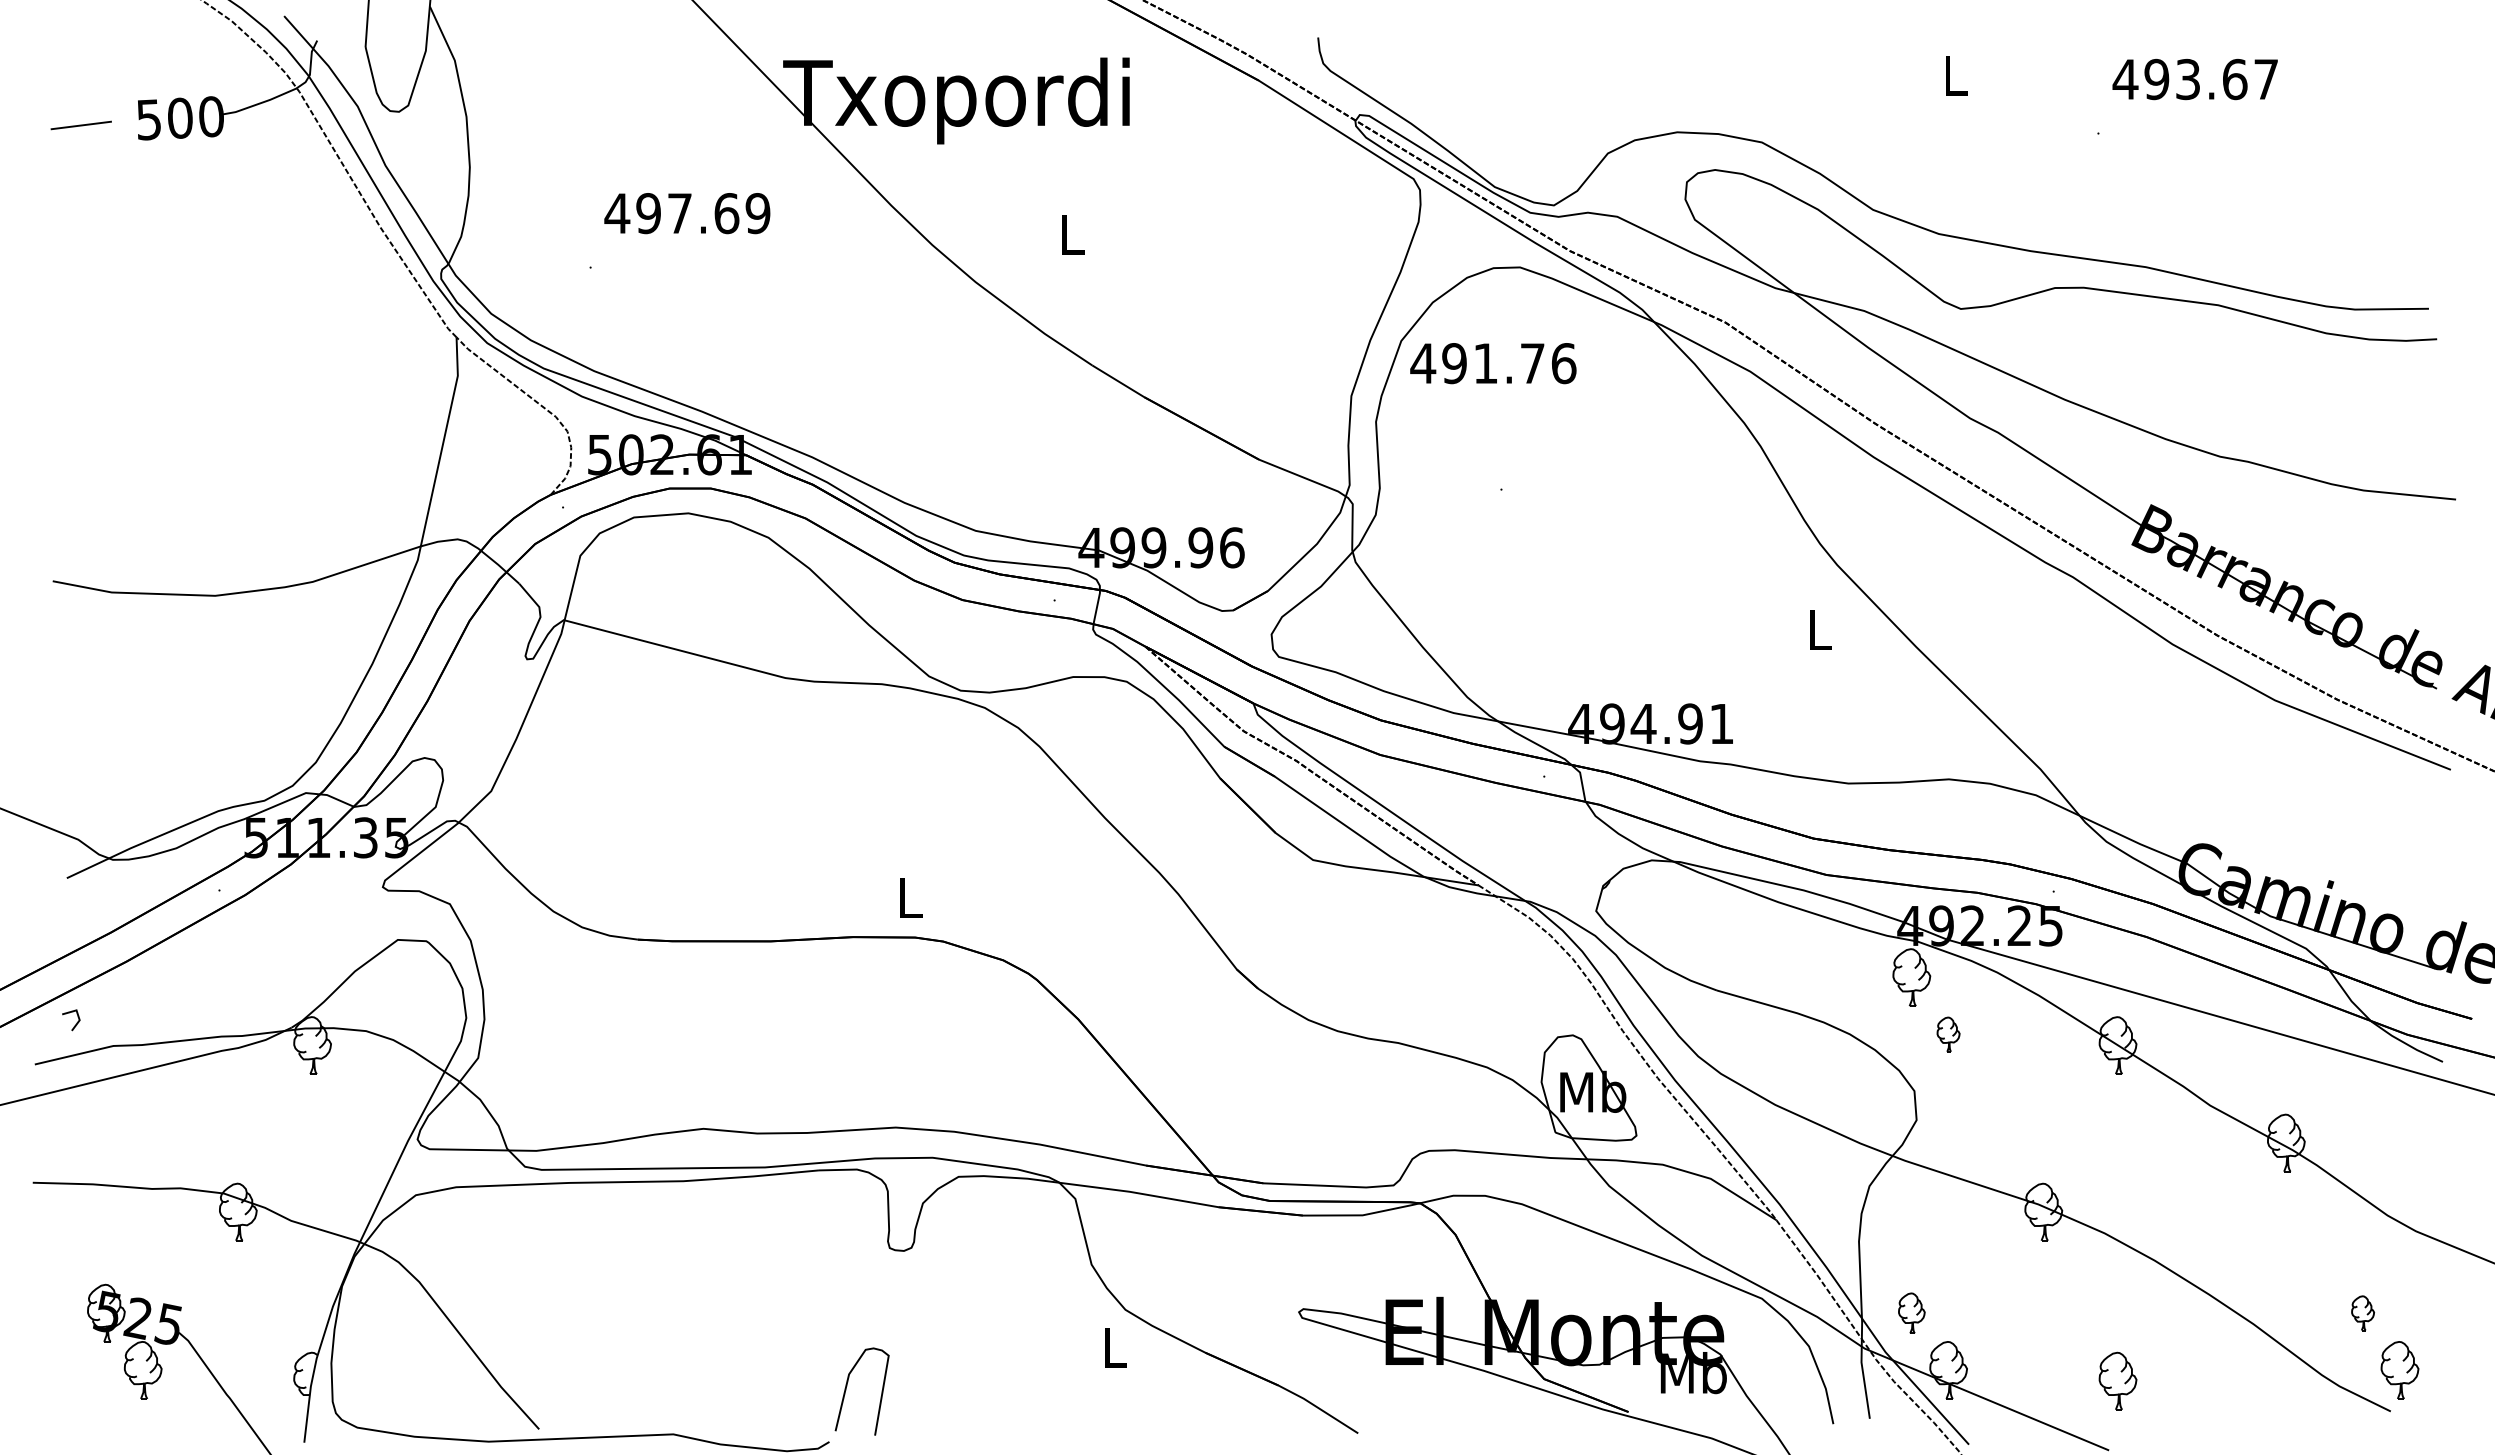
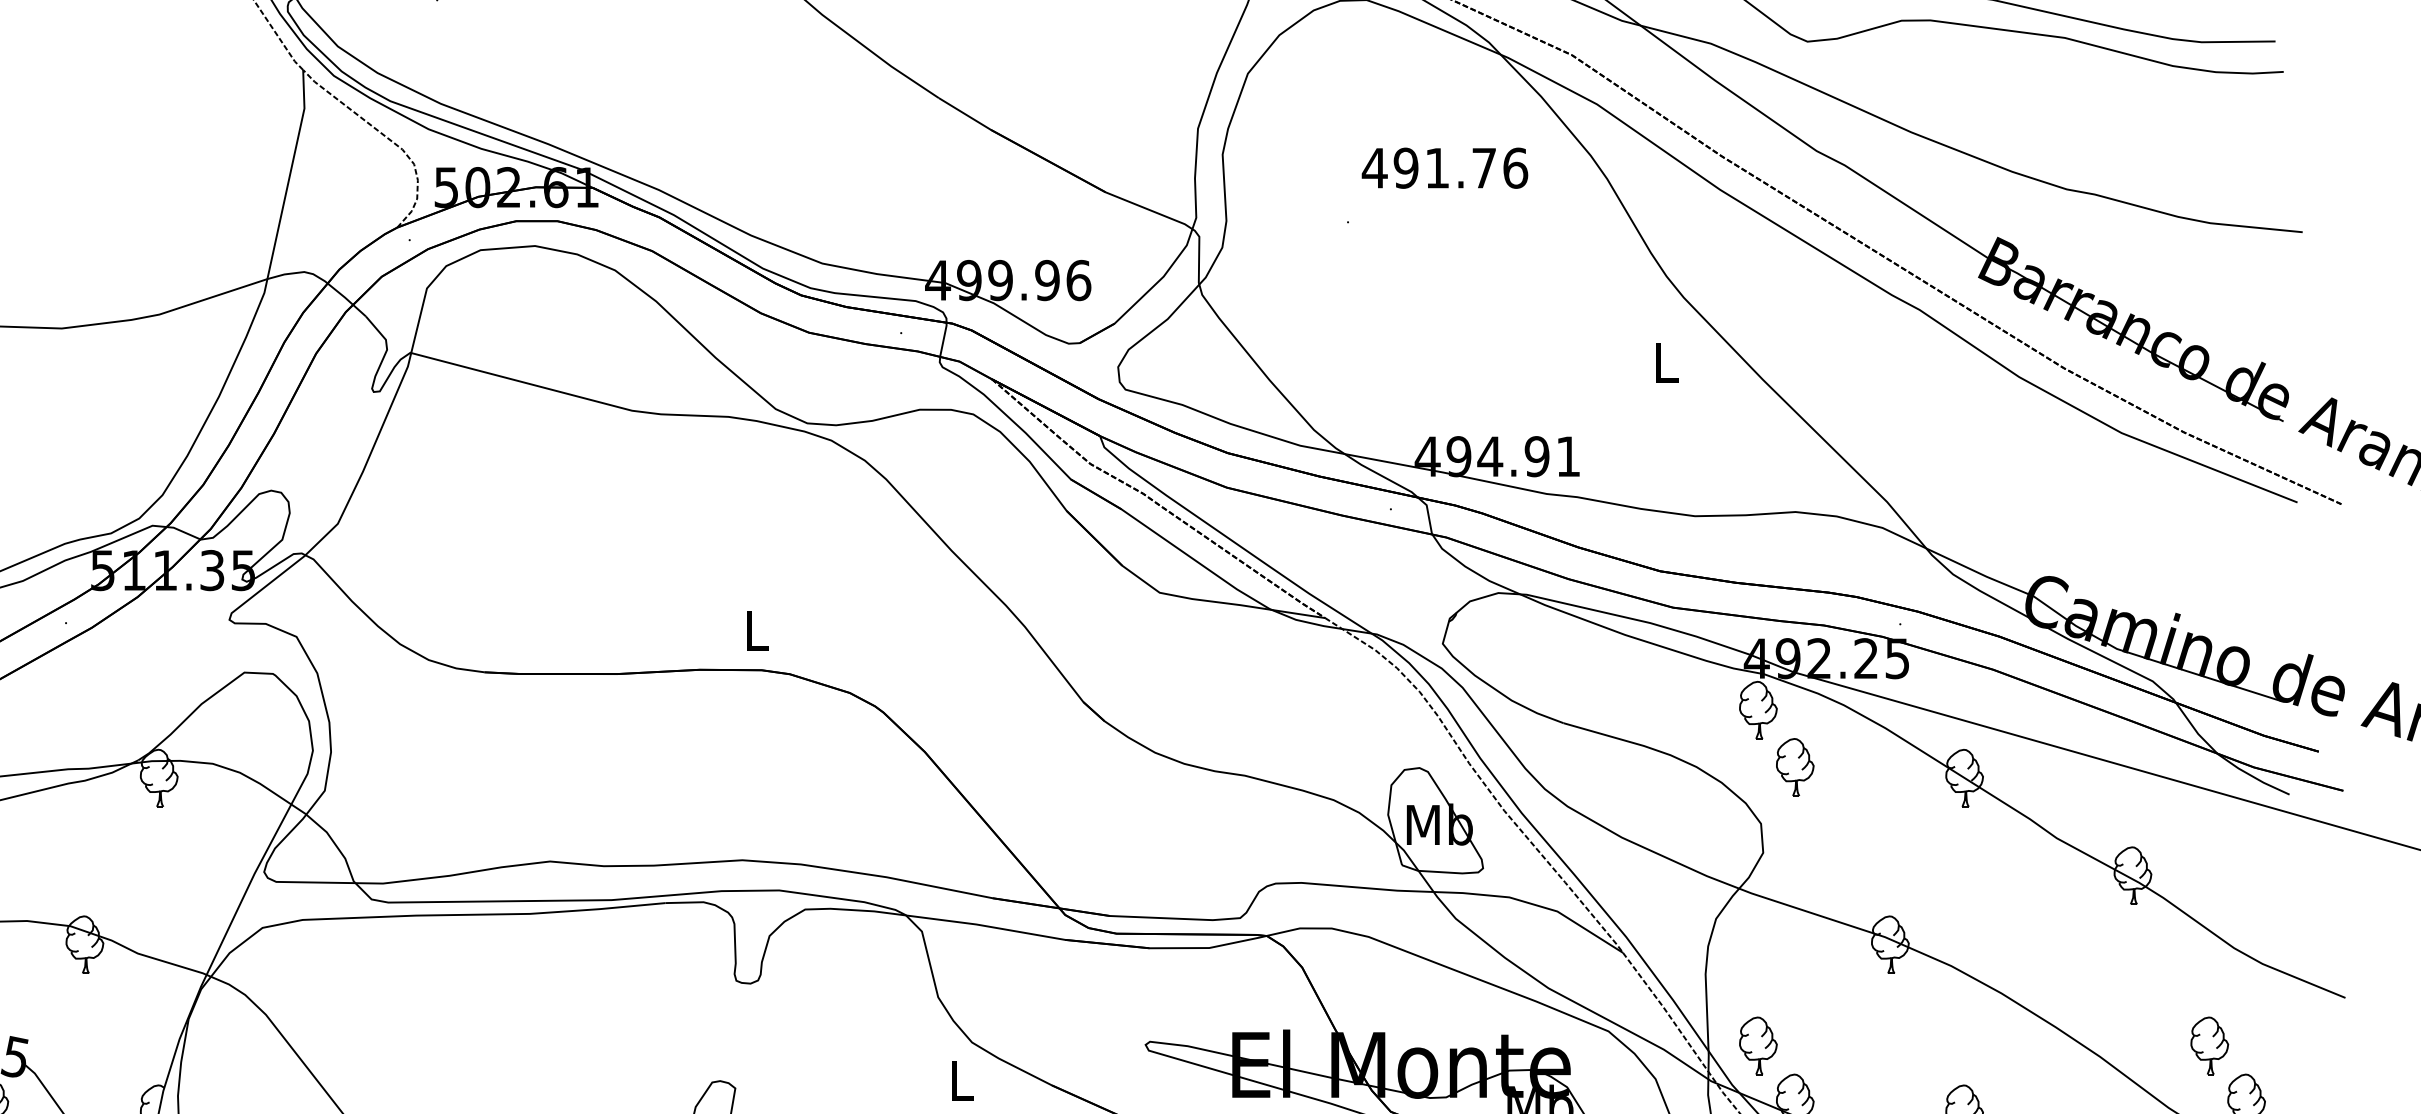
text: (1493, 363) -> (1445, 168), moved
part: (1948, 1034) -> (1795, 767), size x1.67
part: (1911, 1313) -> (1758, 1046), size x1.43
part: (2362, 1313) -> (2209, 1046), size x1.67

